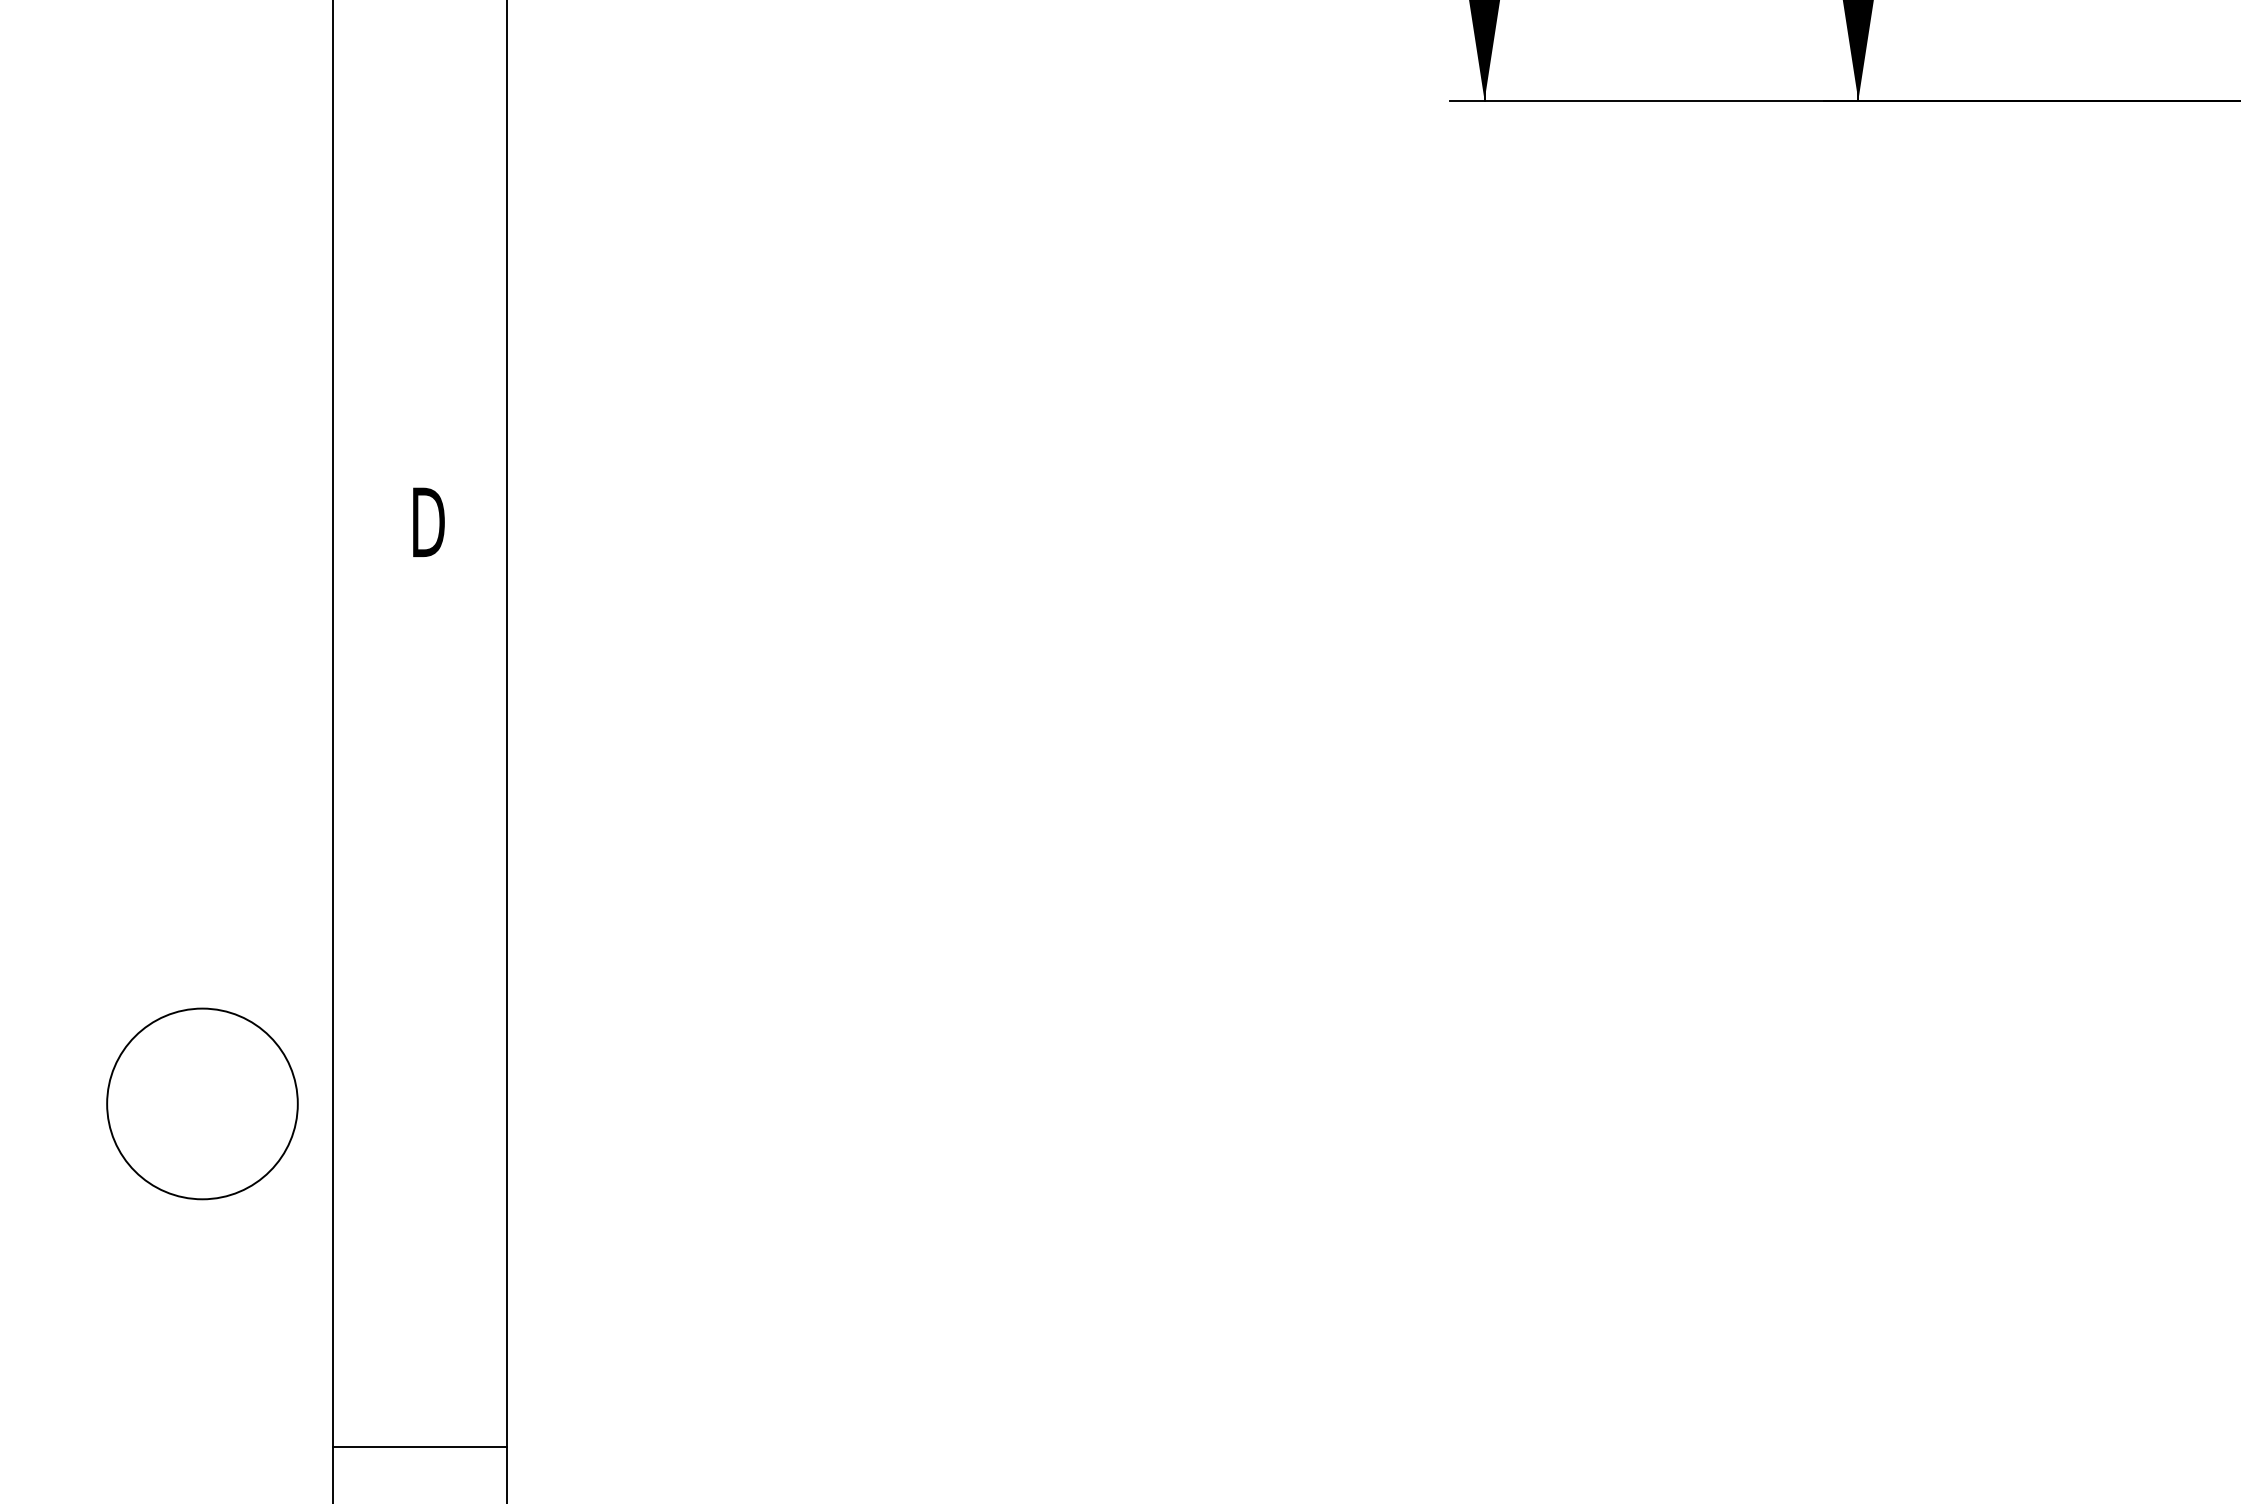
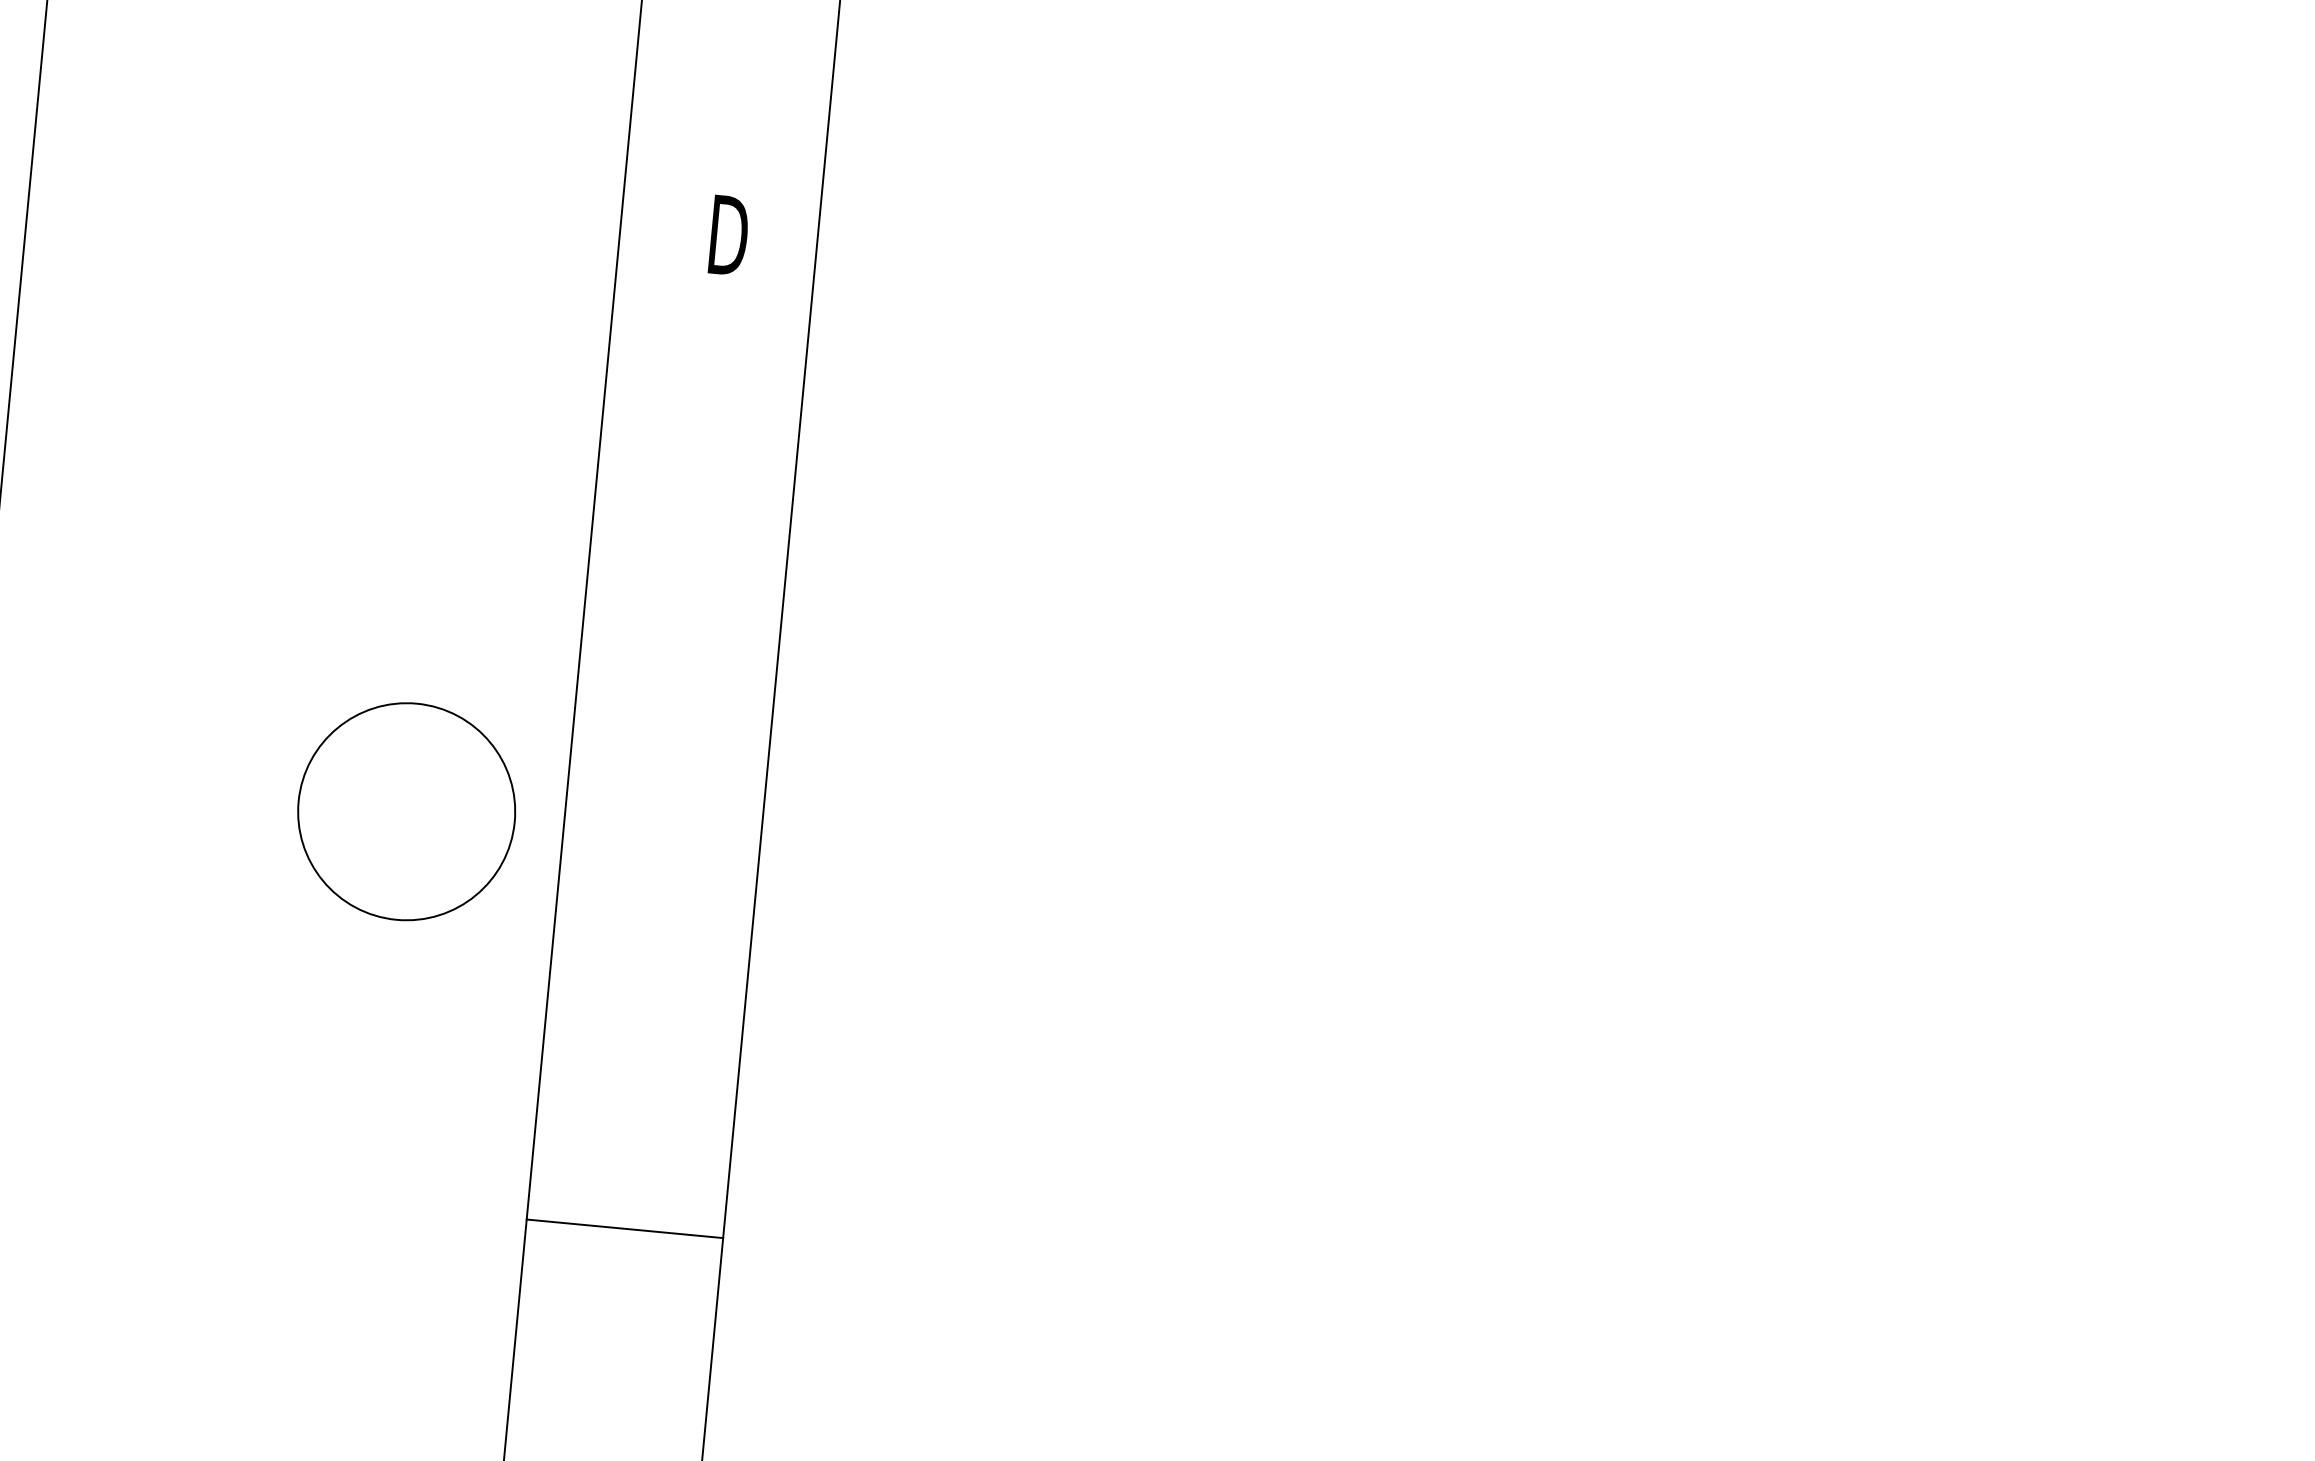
circle: (202, 1103) -> (406, 811), moved
line: (419, 1446) -> (624, 1228), moved

